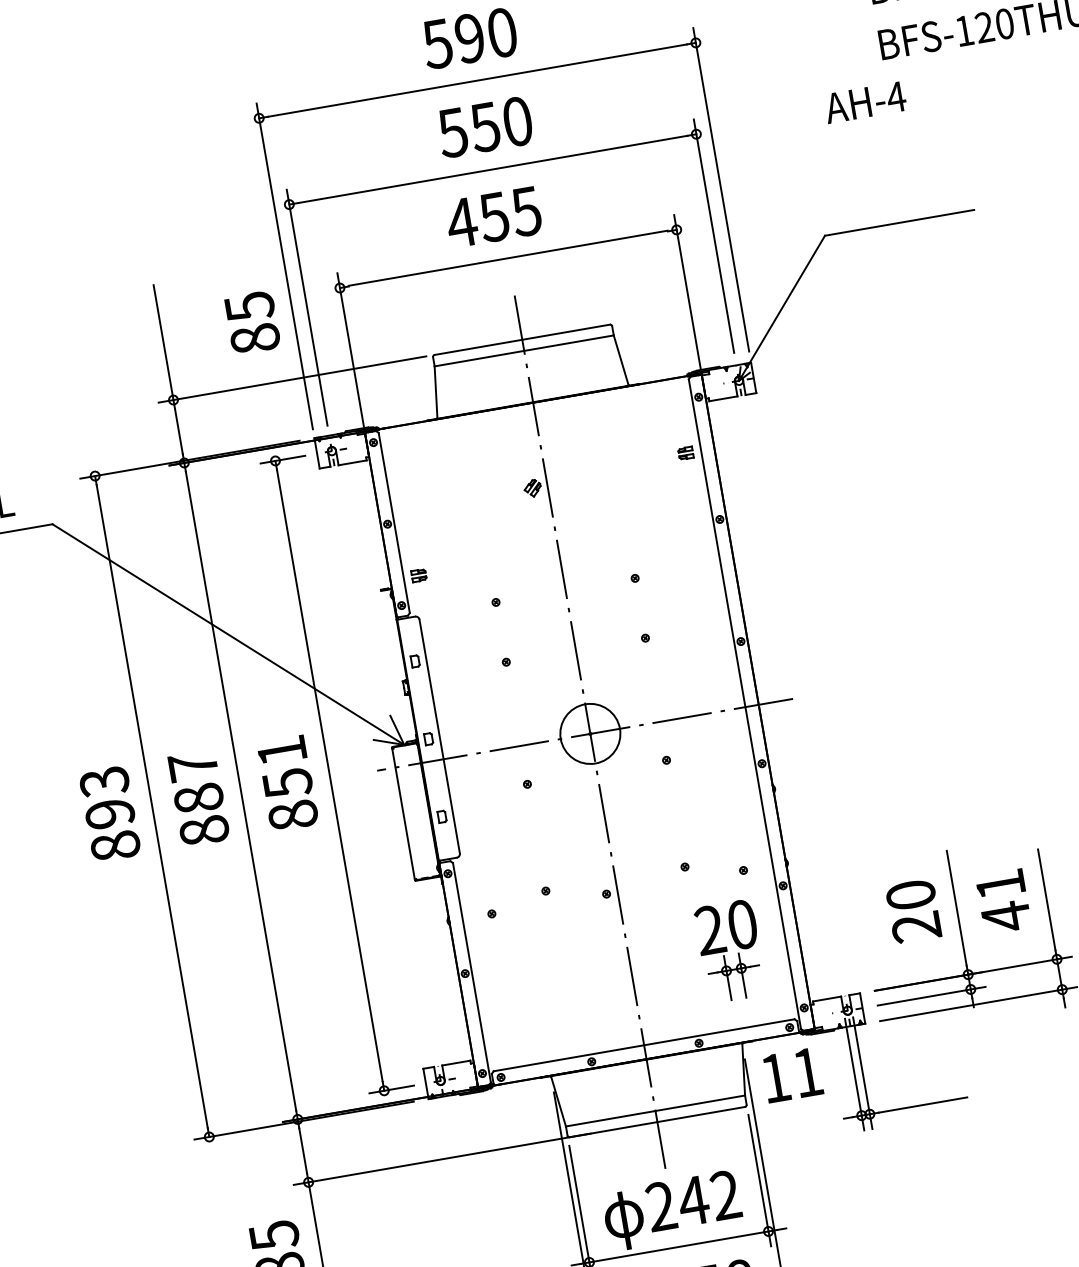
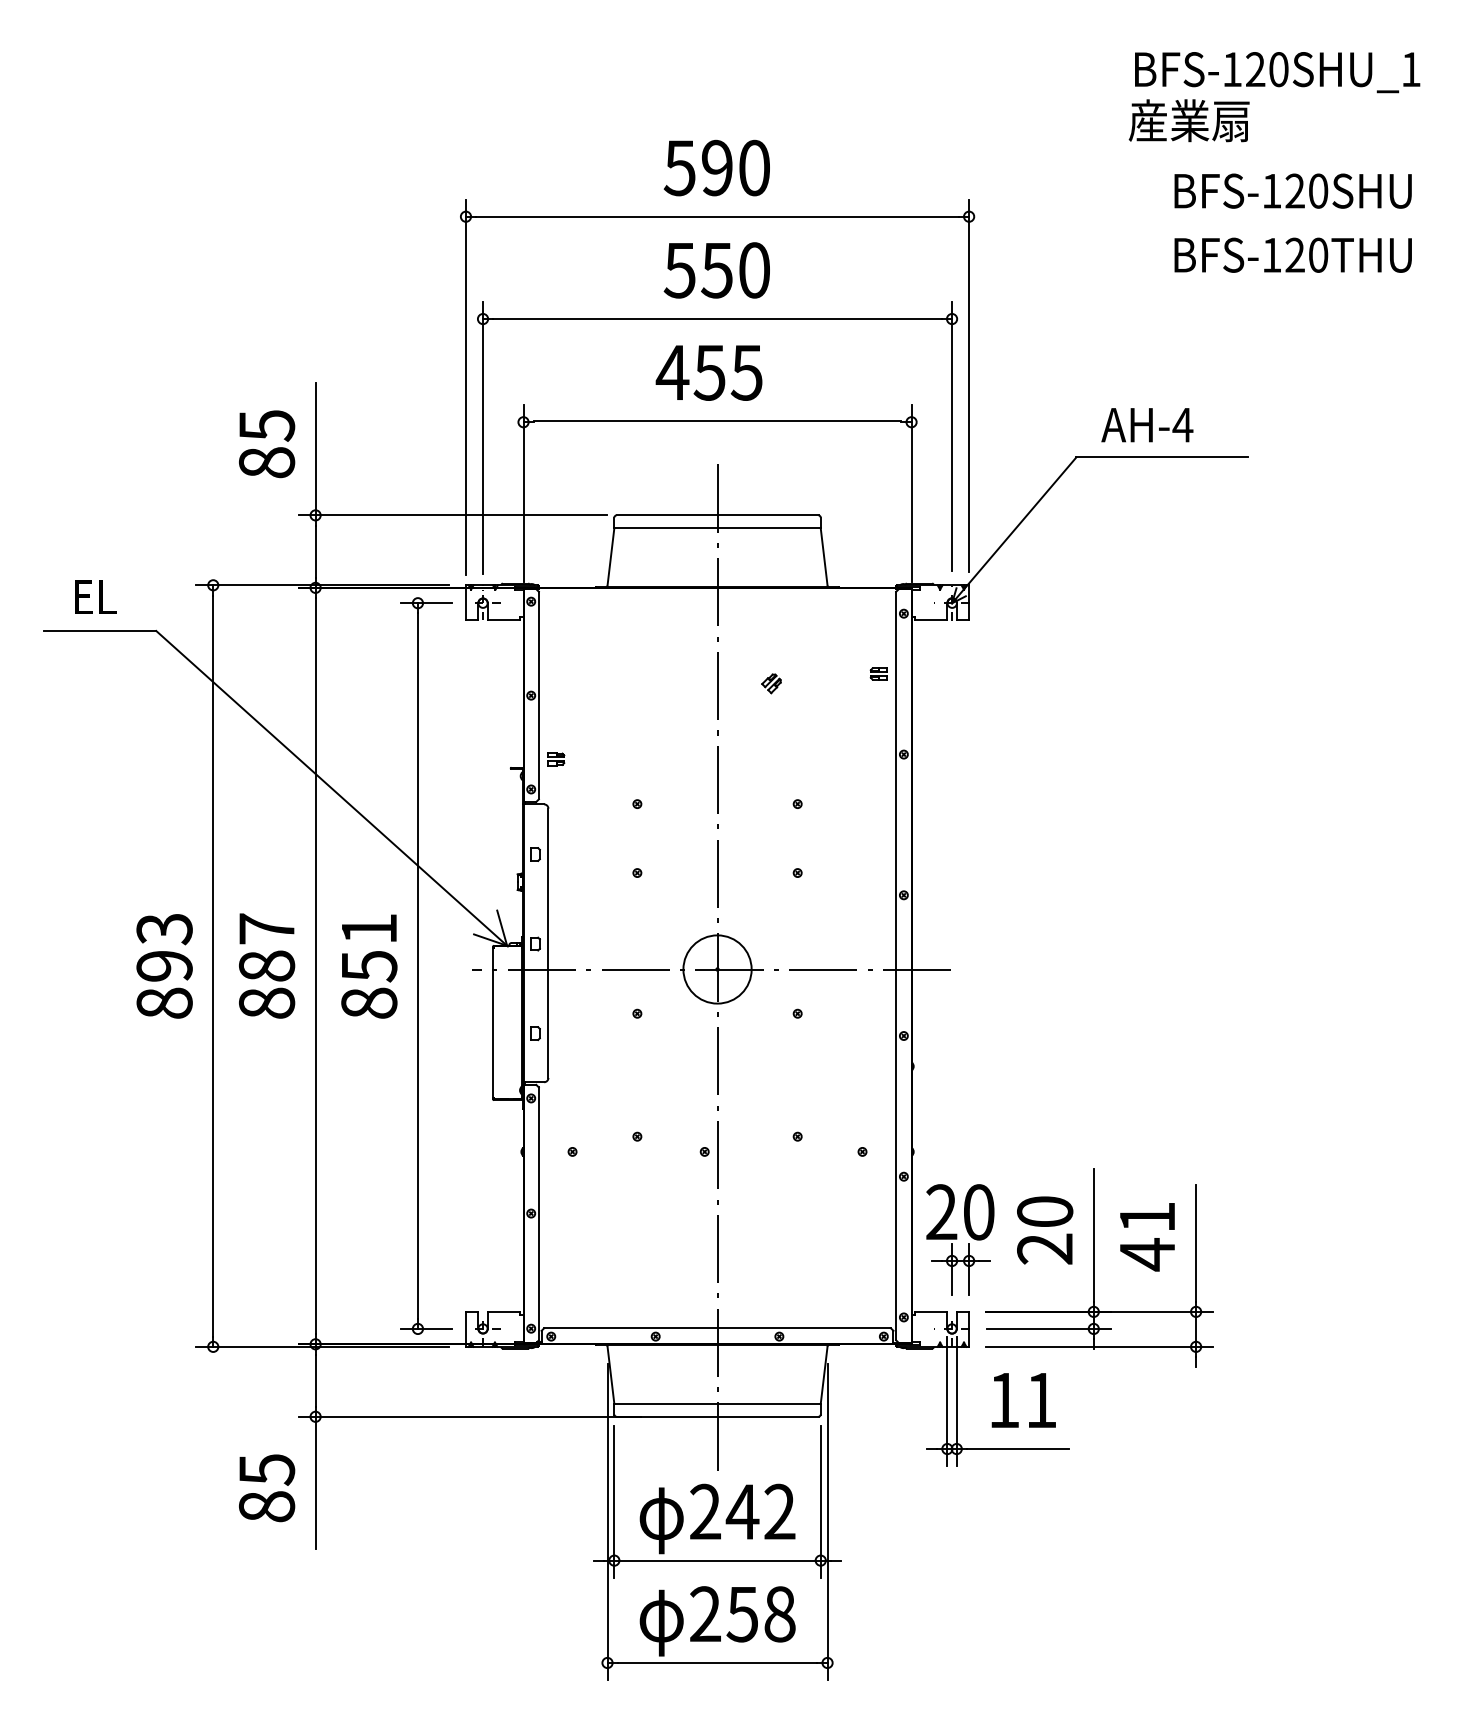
text: (865, 102) -> (1147, 425), moved
text: (253, 322) -> (267, 444), moved
part: (532, 488) -> (771, 683), moved
part: (730, 951) -> (960, 1239), moved
text: (792, 1075) -> (1023, 1400), moved

